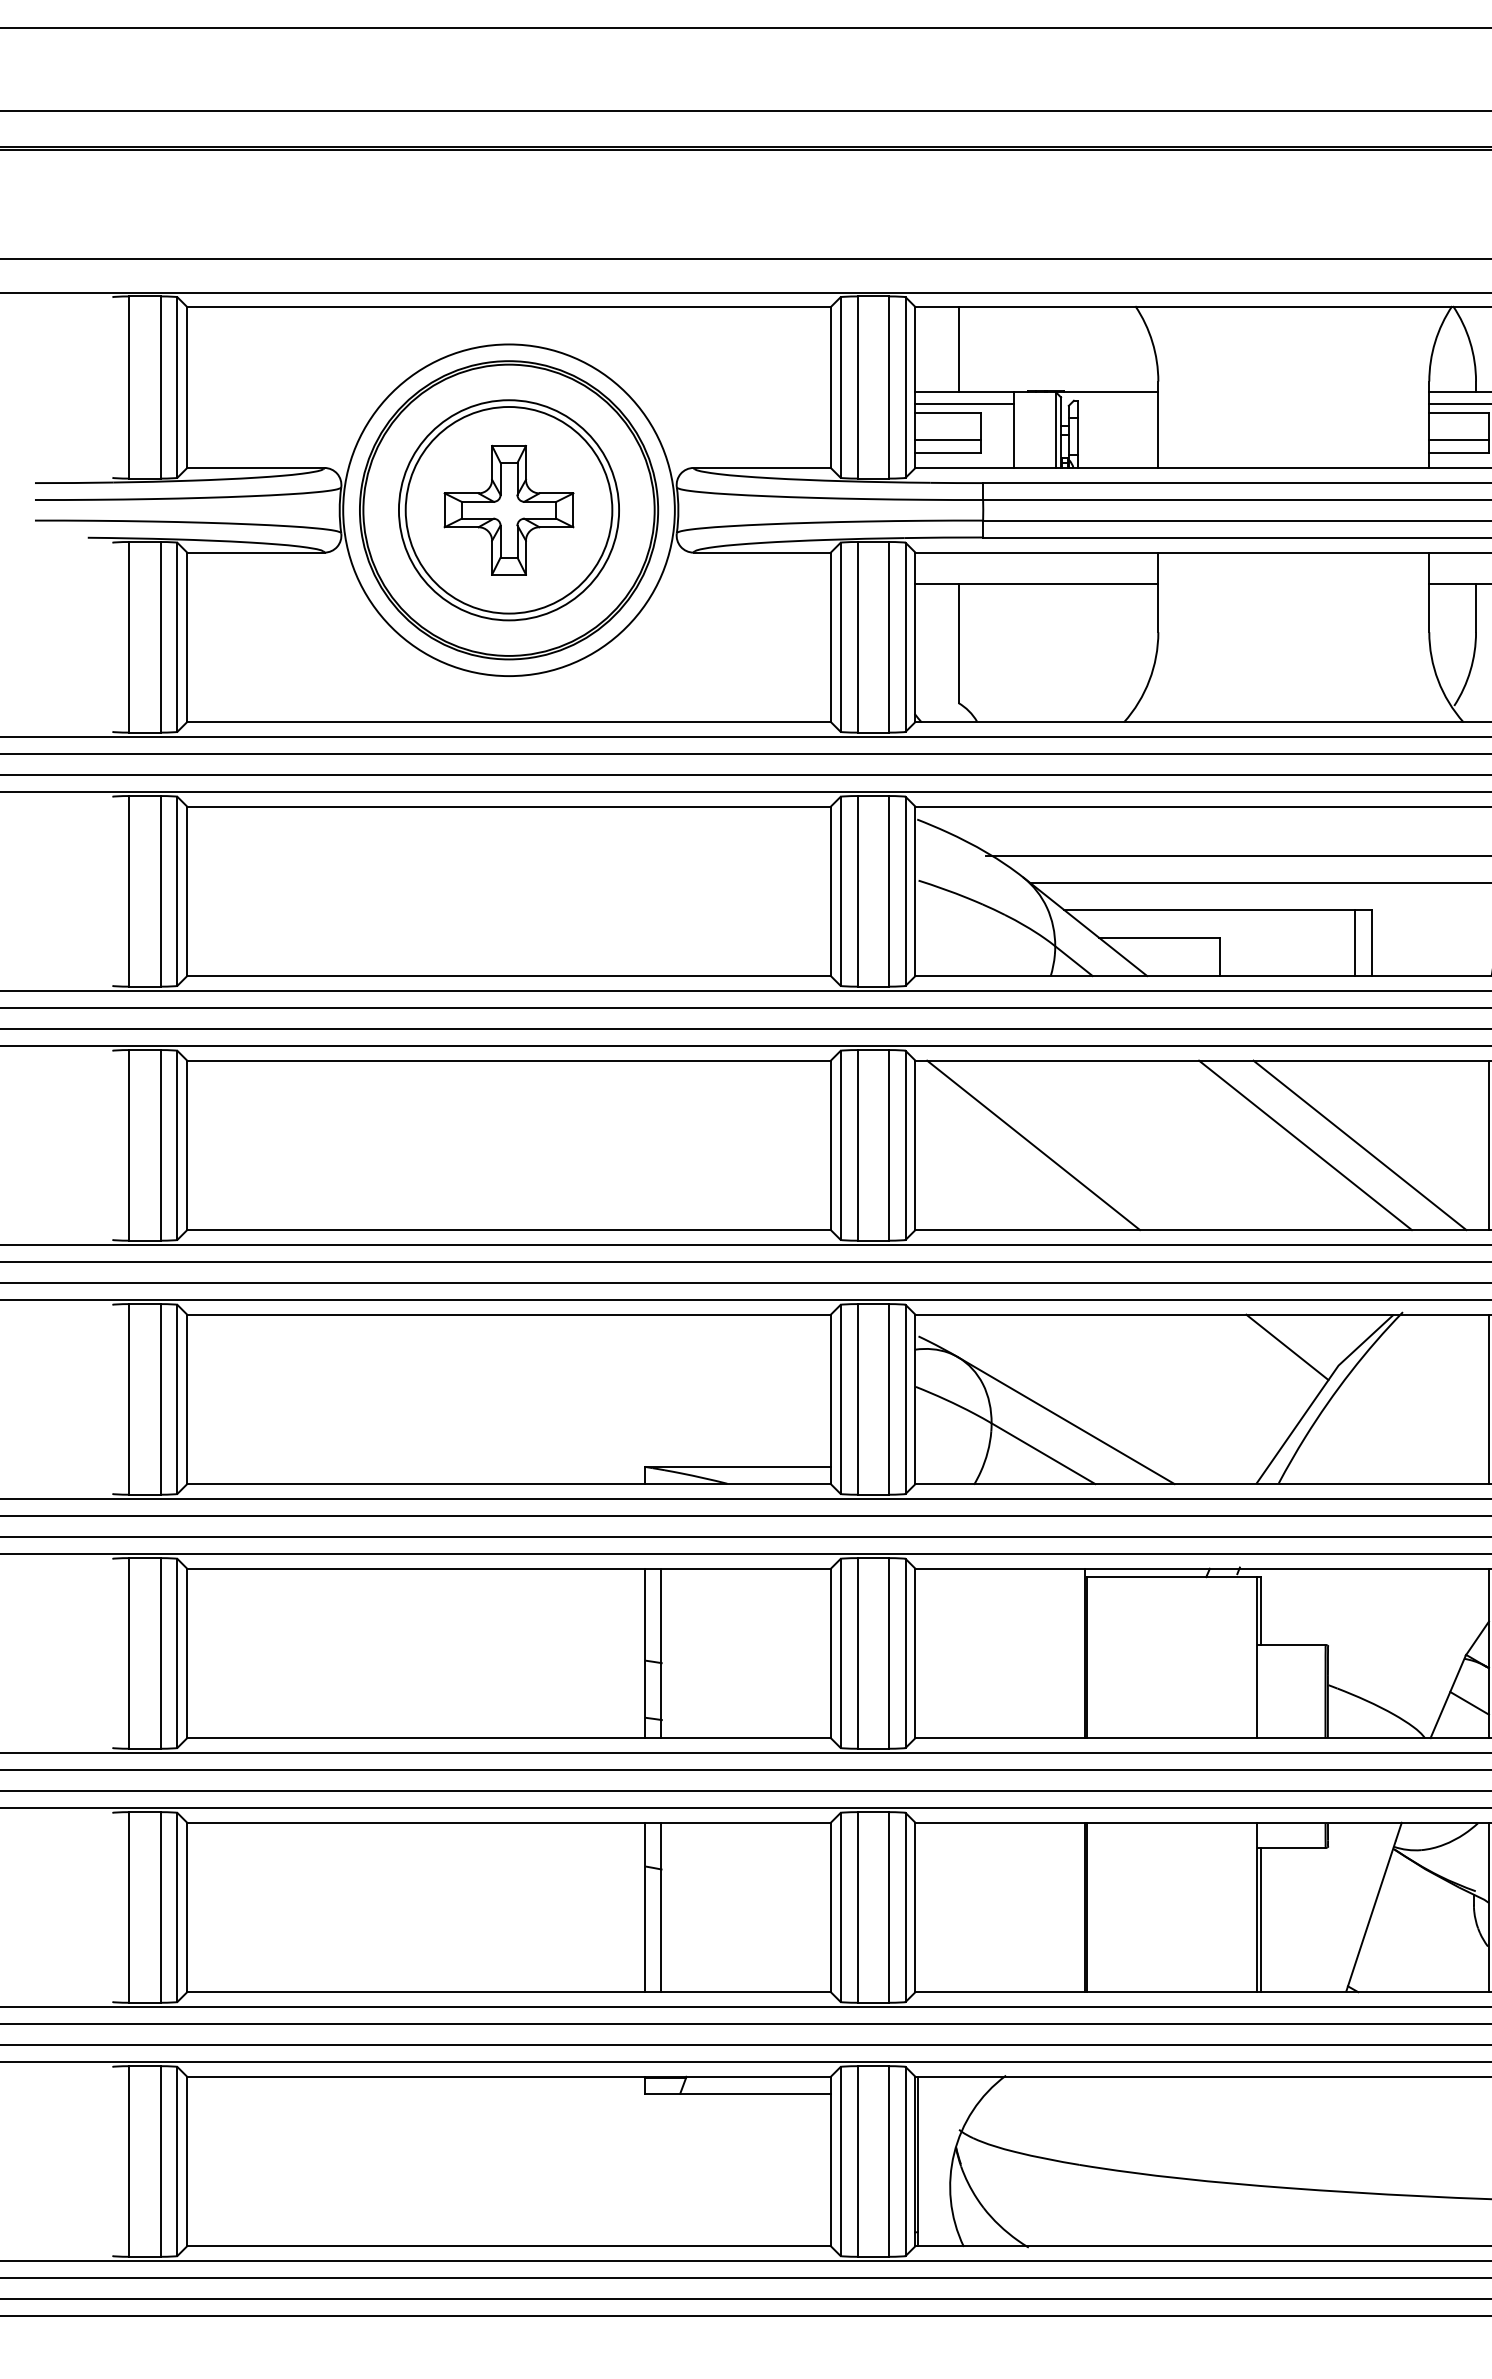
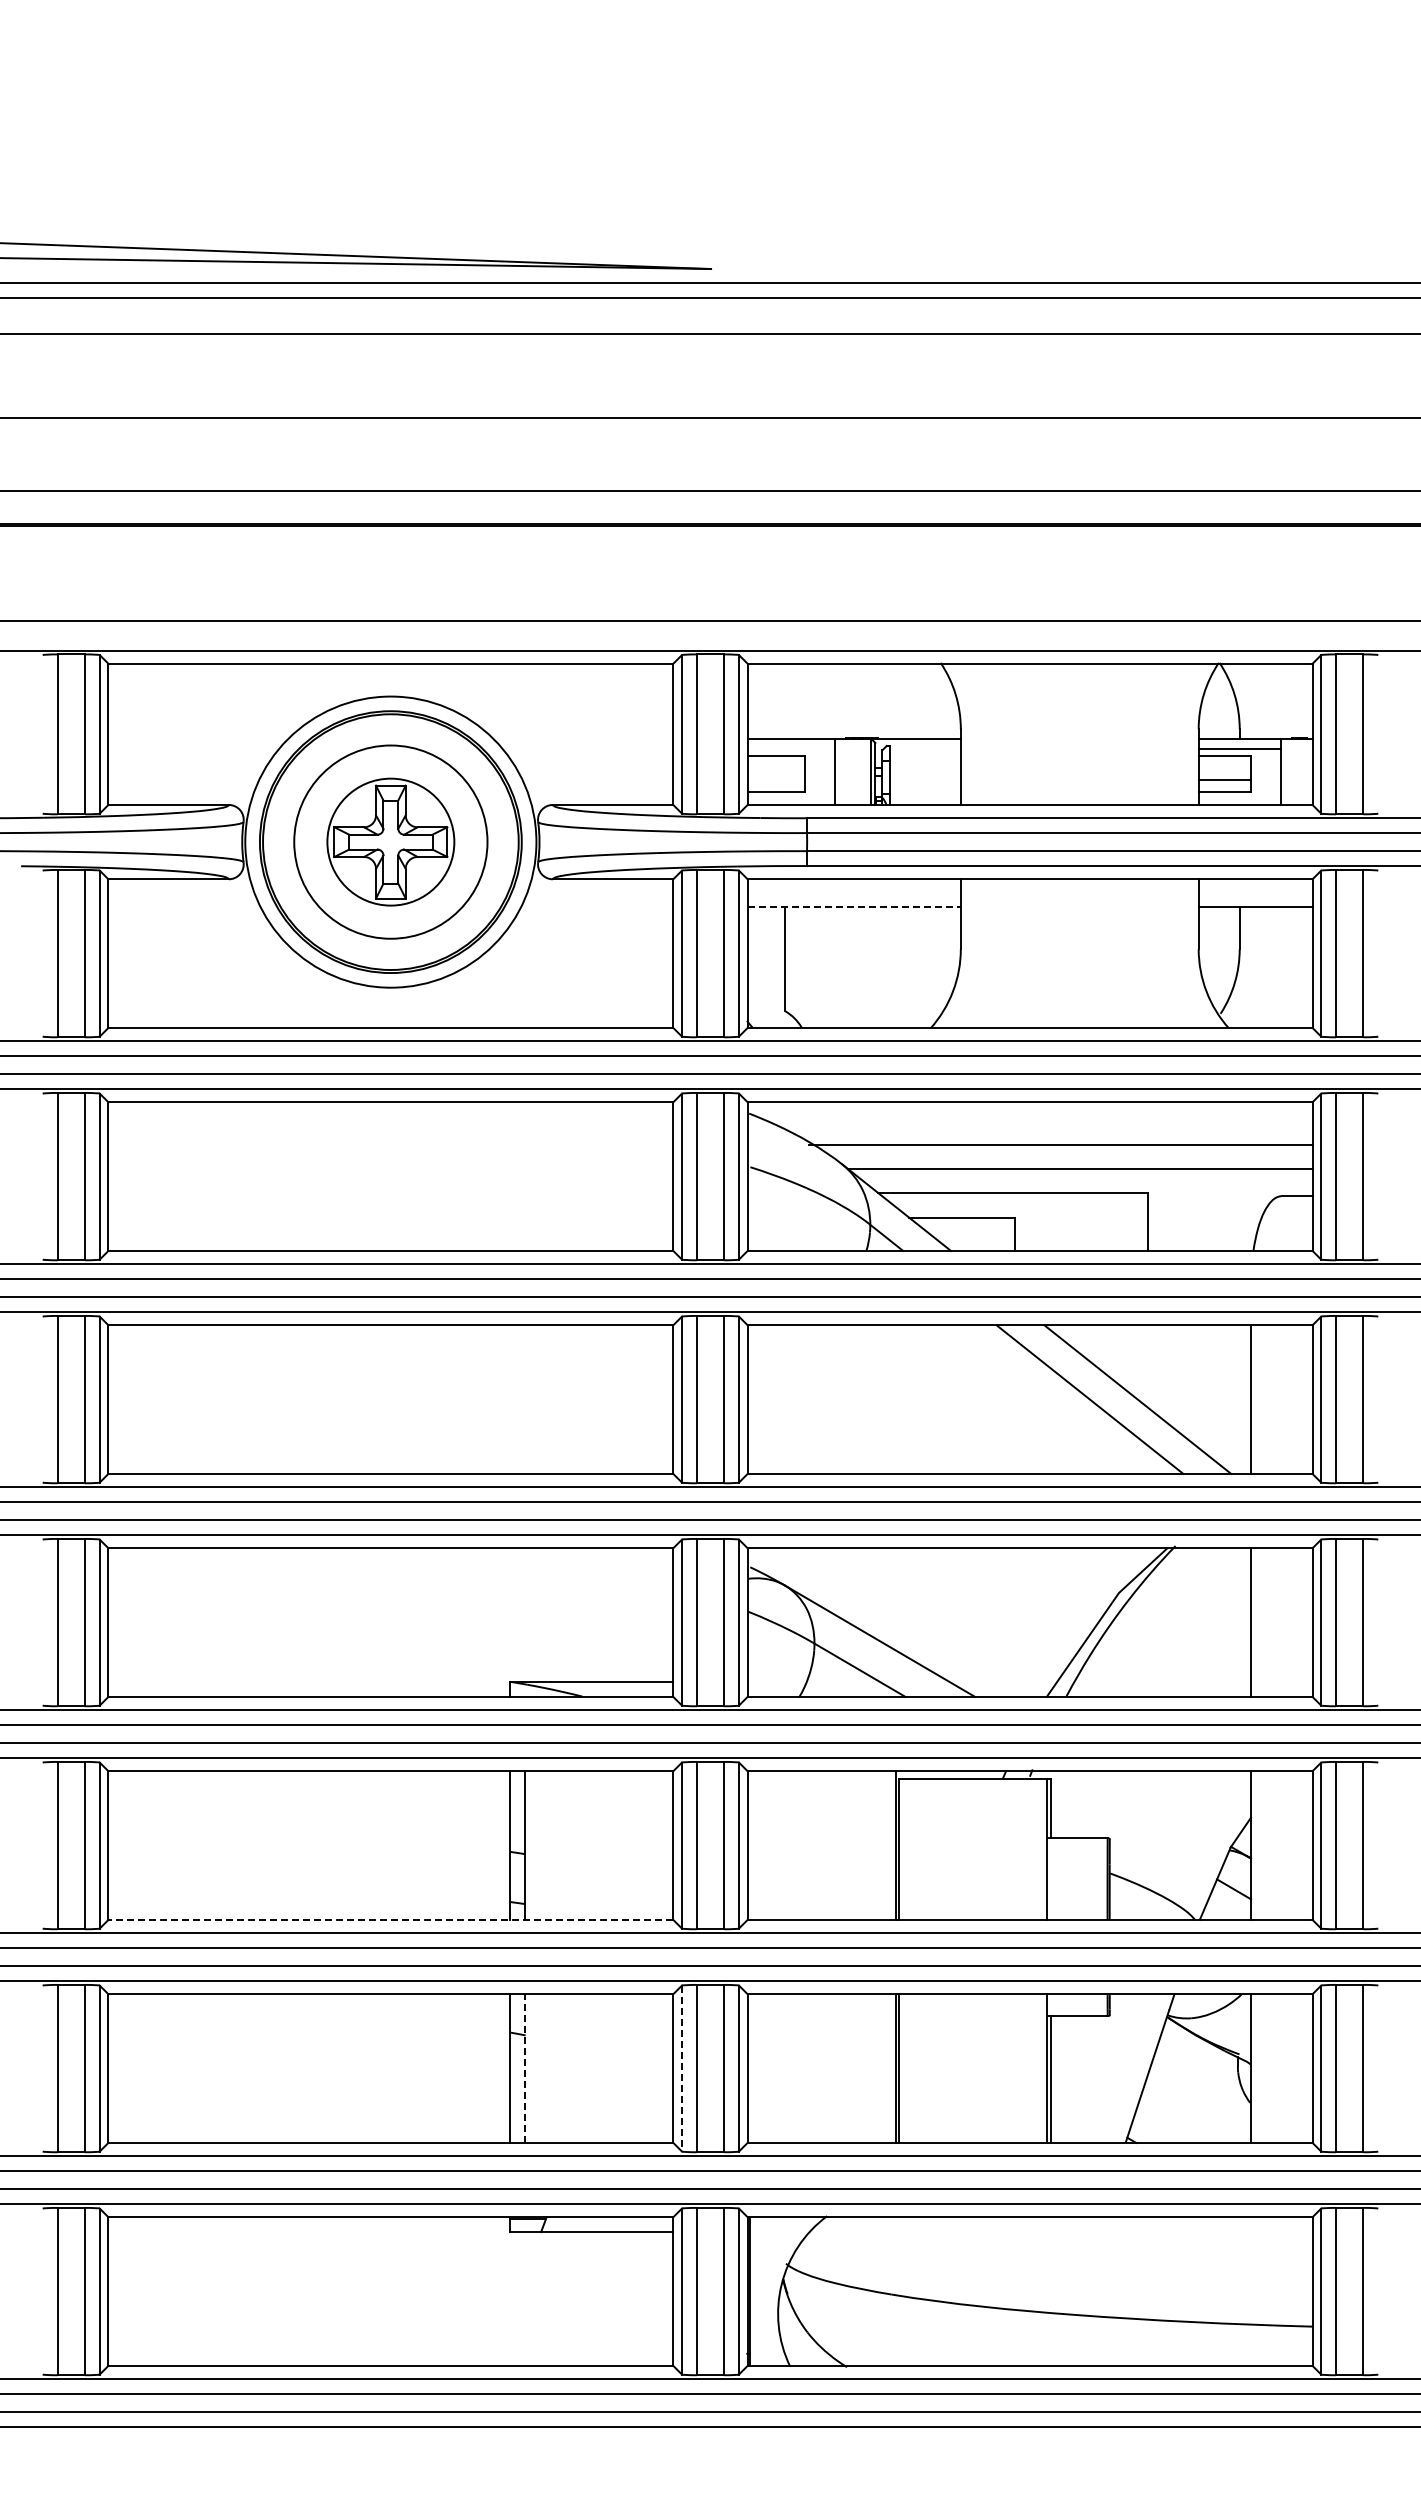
line: (958, 348) -> (785, 700), removed
line: (964, 403) -> (790, 748), removed
line: (947, 440) -> (775, 780), removed
circle: (508, 509) -> (390, 841), size x0.7
line: (1037, 583) -> (854, 906), solid -> dashed
line: (1355, 942) -> (1133, 1221), removed
line: (1032, 1145) -> (850, 1399), removed
line: (1287, 1346) -> (1074, 1576), removed
line: (508, 1737) -> (390, 1919), solid -> dashed
line: (661, 1907) -> (524, 2068), solid -> dashed
line: (840, 1907) -> (681, 2068), solid -> dashed

